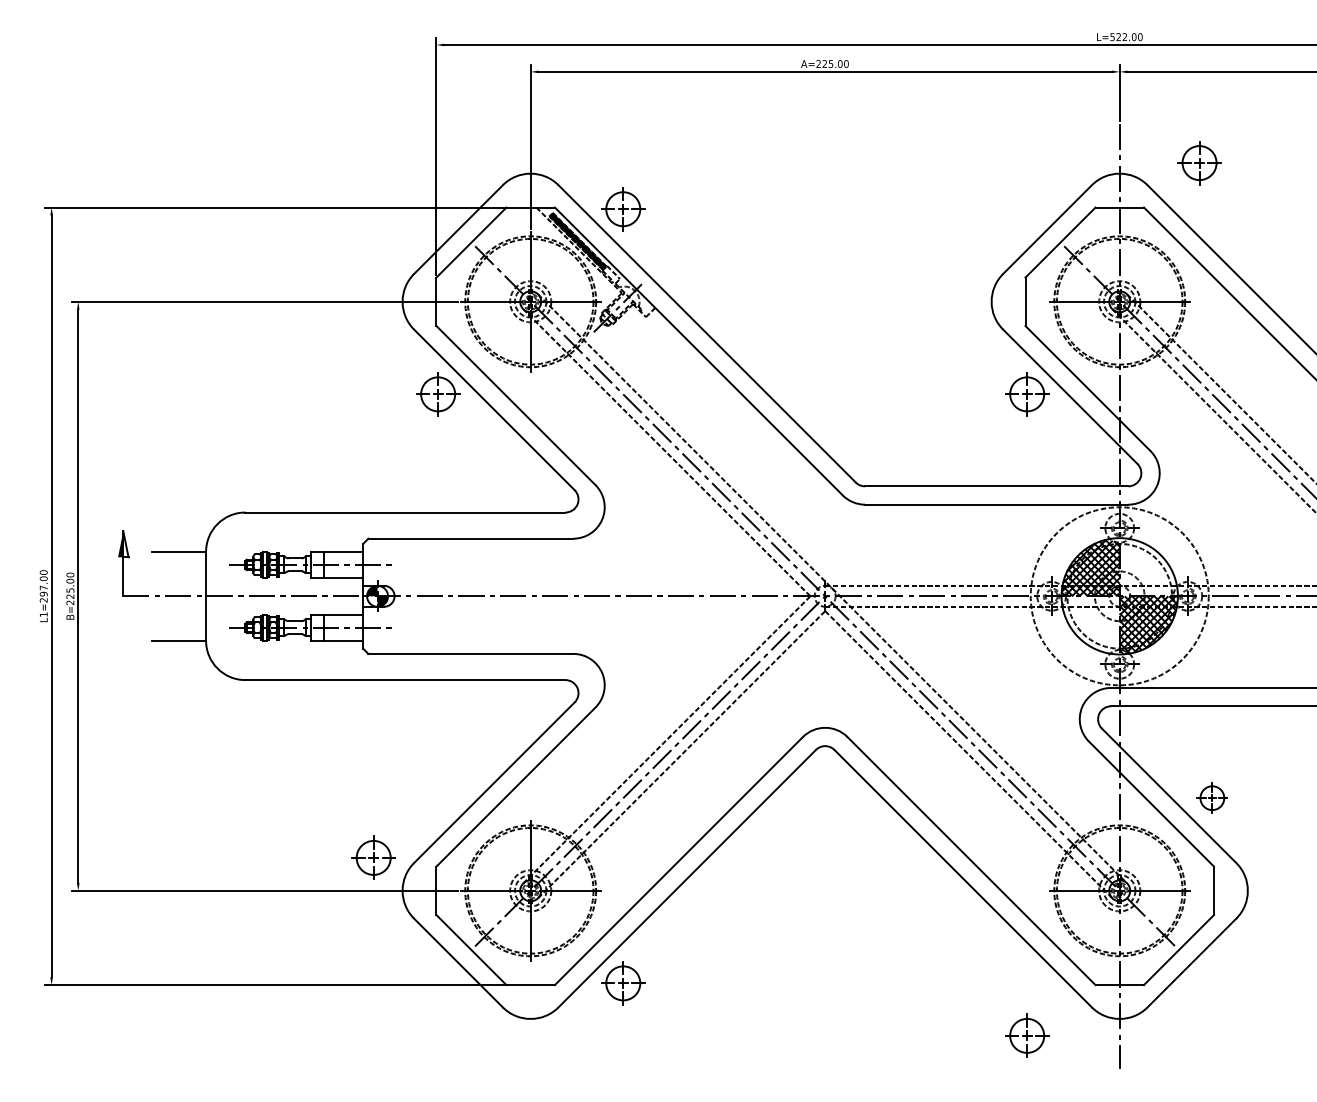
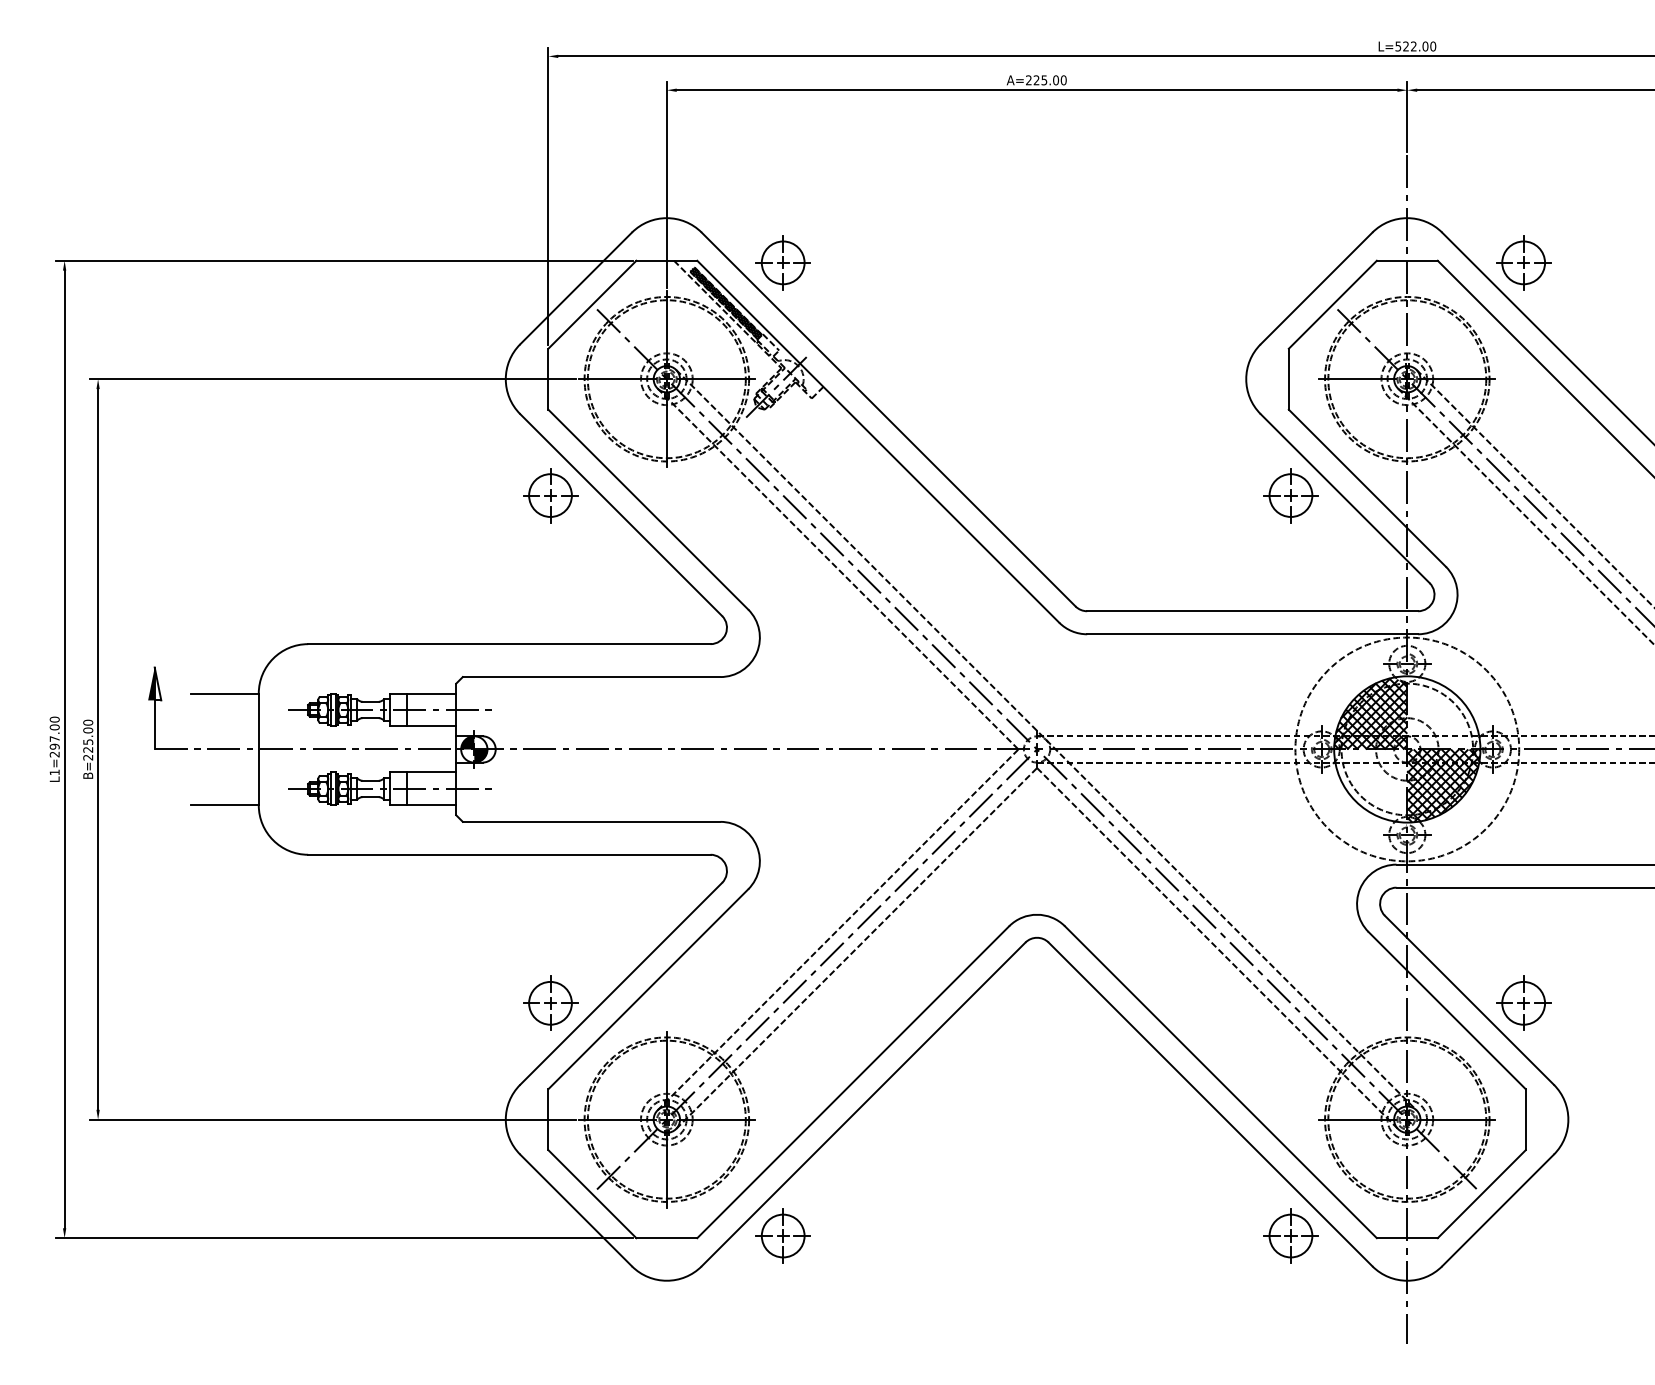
part: (1199, 162) -> (1523, 262), moved
part: (1212, 797) -> (1523, 1002), size x1.43
part: (373, 857) -> (550, 1002), moved
part: (1026, 1035) -> (1290, 1235), moved

